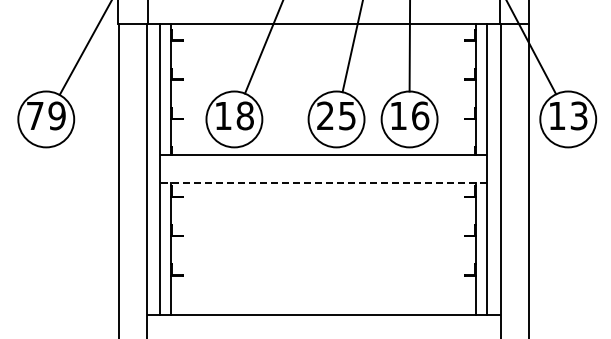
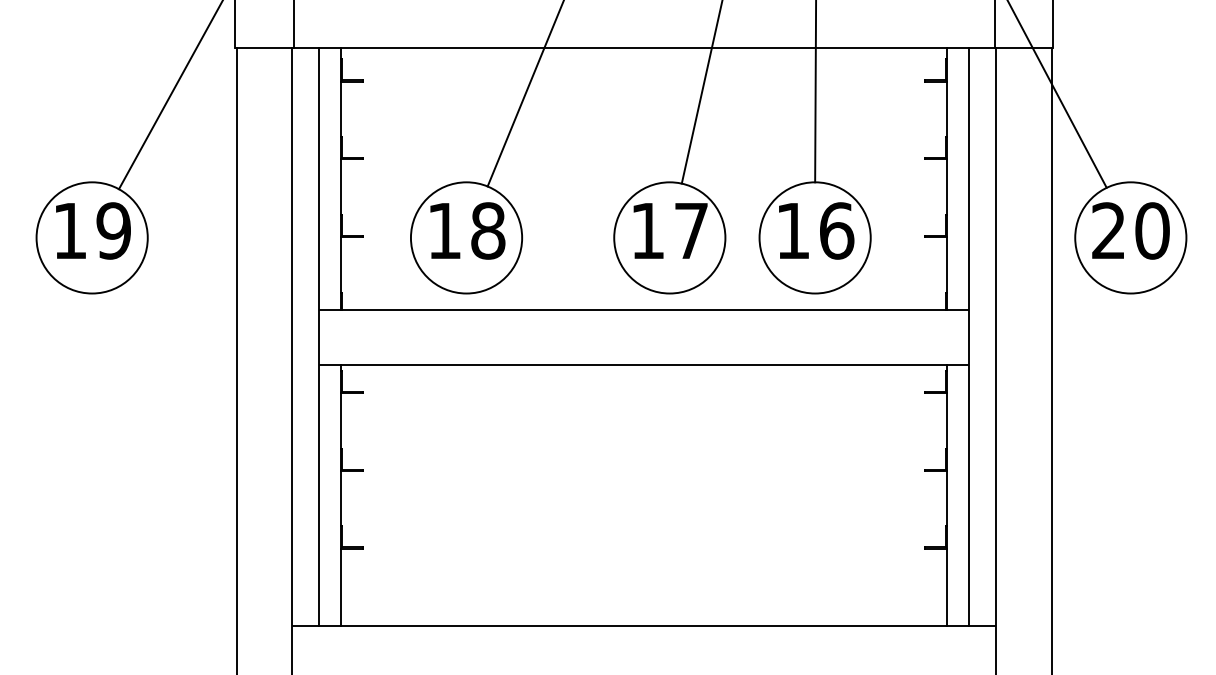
text: (35, 115) -> (70, 230), 79 -> 19
text: (336, 115) -> (669, 230), 25 -> 17
text: (567, 115) -> (1129, 230), 13 -> 20
line: (323, 183) -> (643, 365), dashed -> solid

